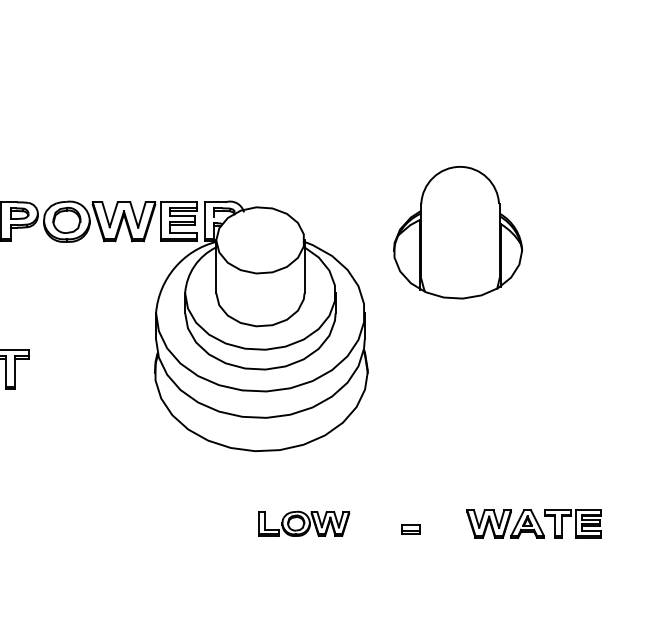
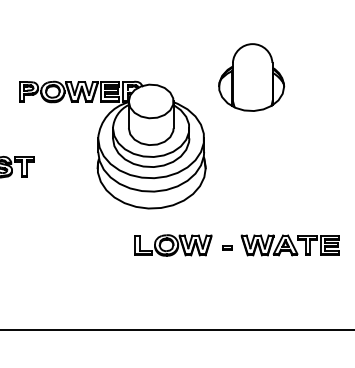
part: (457, 232) -> (251, 77), moved
part: (304, 523) -> (173, 245), size x1.67
part: (532, 523) -> (289, 245), size x1.43

